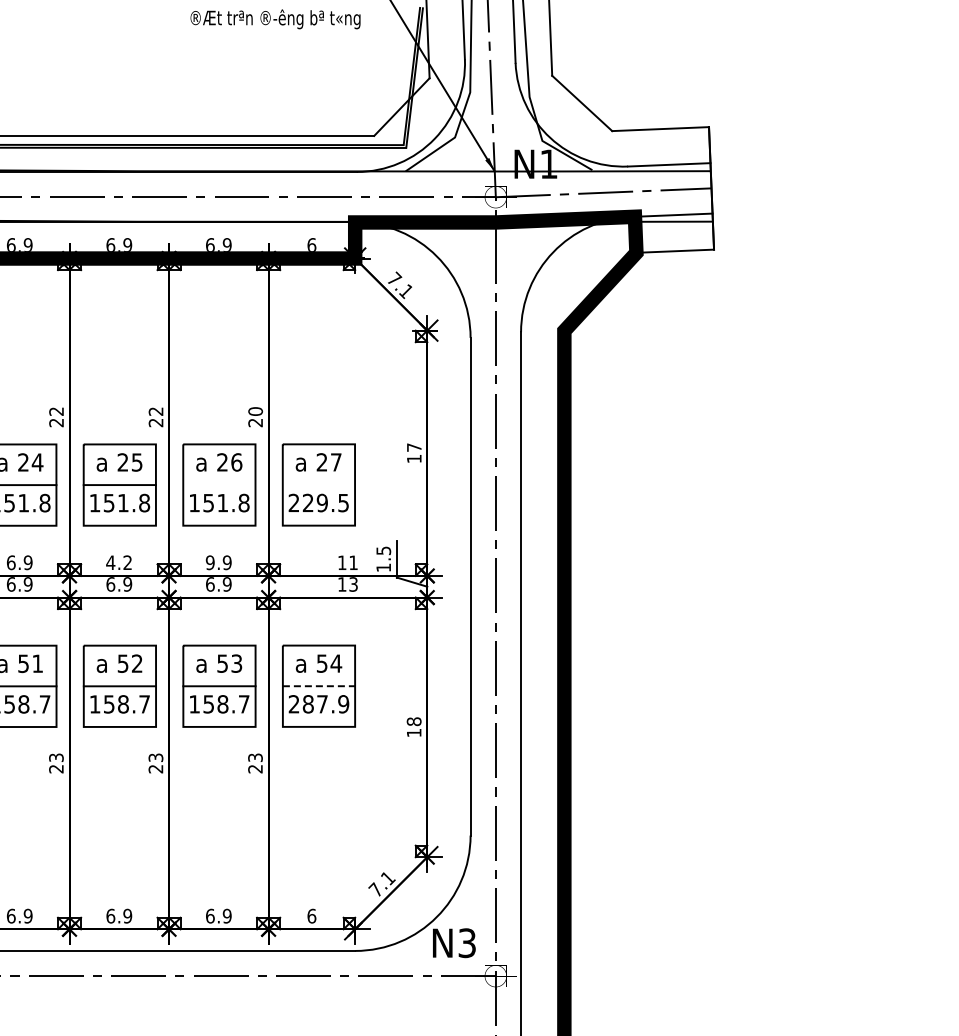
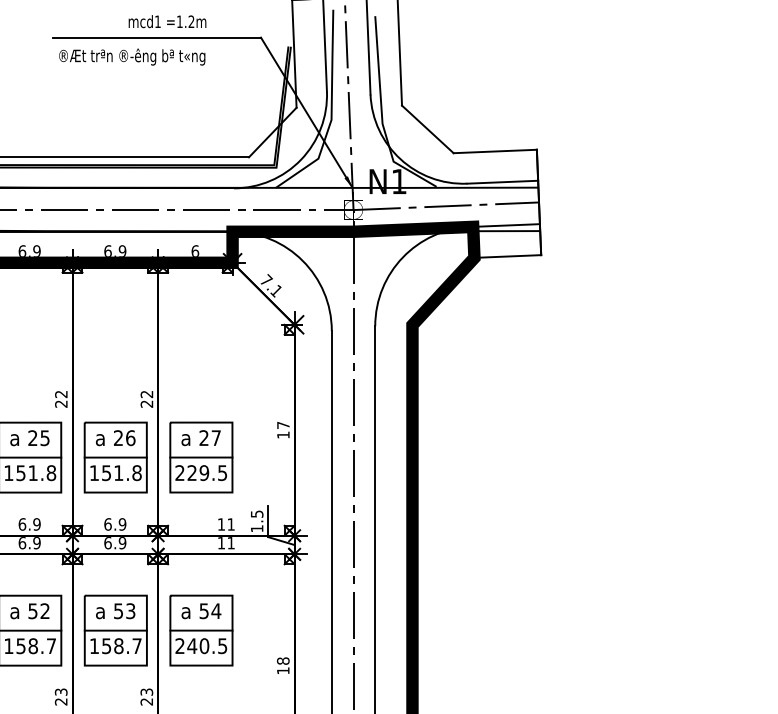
text: (275, 19) -> (132, 57), moved
text: (255, 411) -> (146, 394), 20 -> 22
line: (318, 484) -> (201, 457), added
line: (219, 485) -> (115, 457), added
text: (119, 562) -> (29, 524), 4.2 -> 6.9
text: (209, 562) -> (107, 524), 9.9 -> 6.9
text: (353, 584) -> (231, 543), 13 -> 11
line: (319, 686) -> (201, 630), dashed -> solid
text: (325, 704) -> (207, 646), 287.9 -> 240.5

